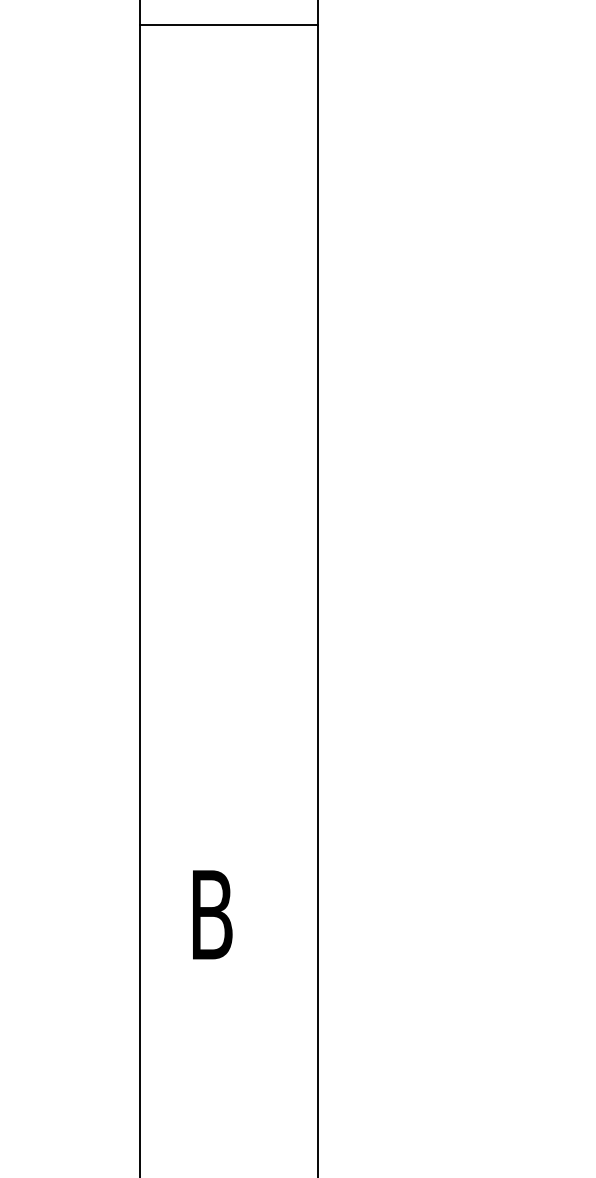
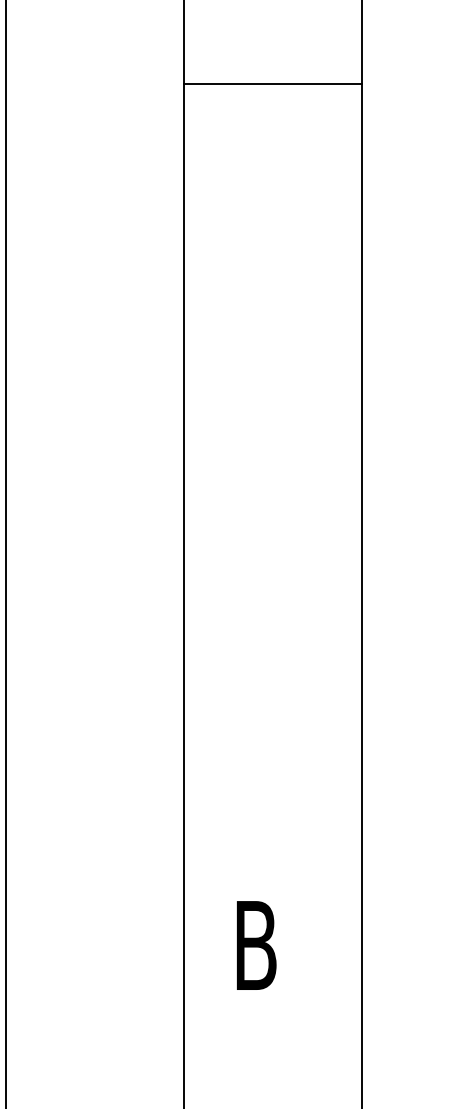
line: (228, 25) -> (272, 84), moved

